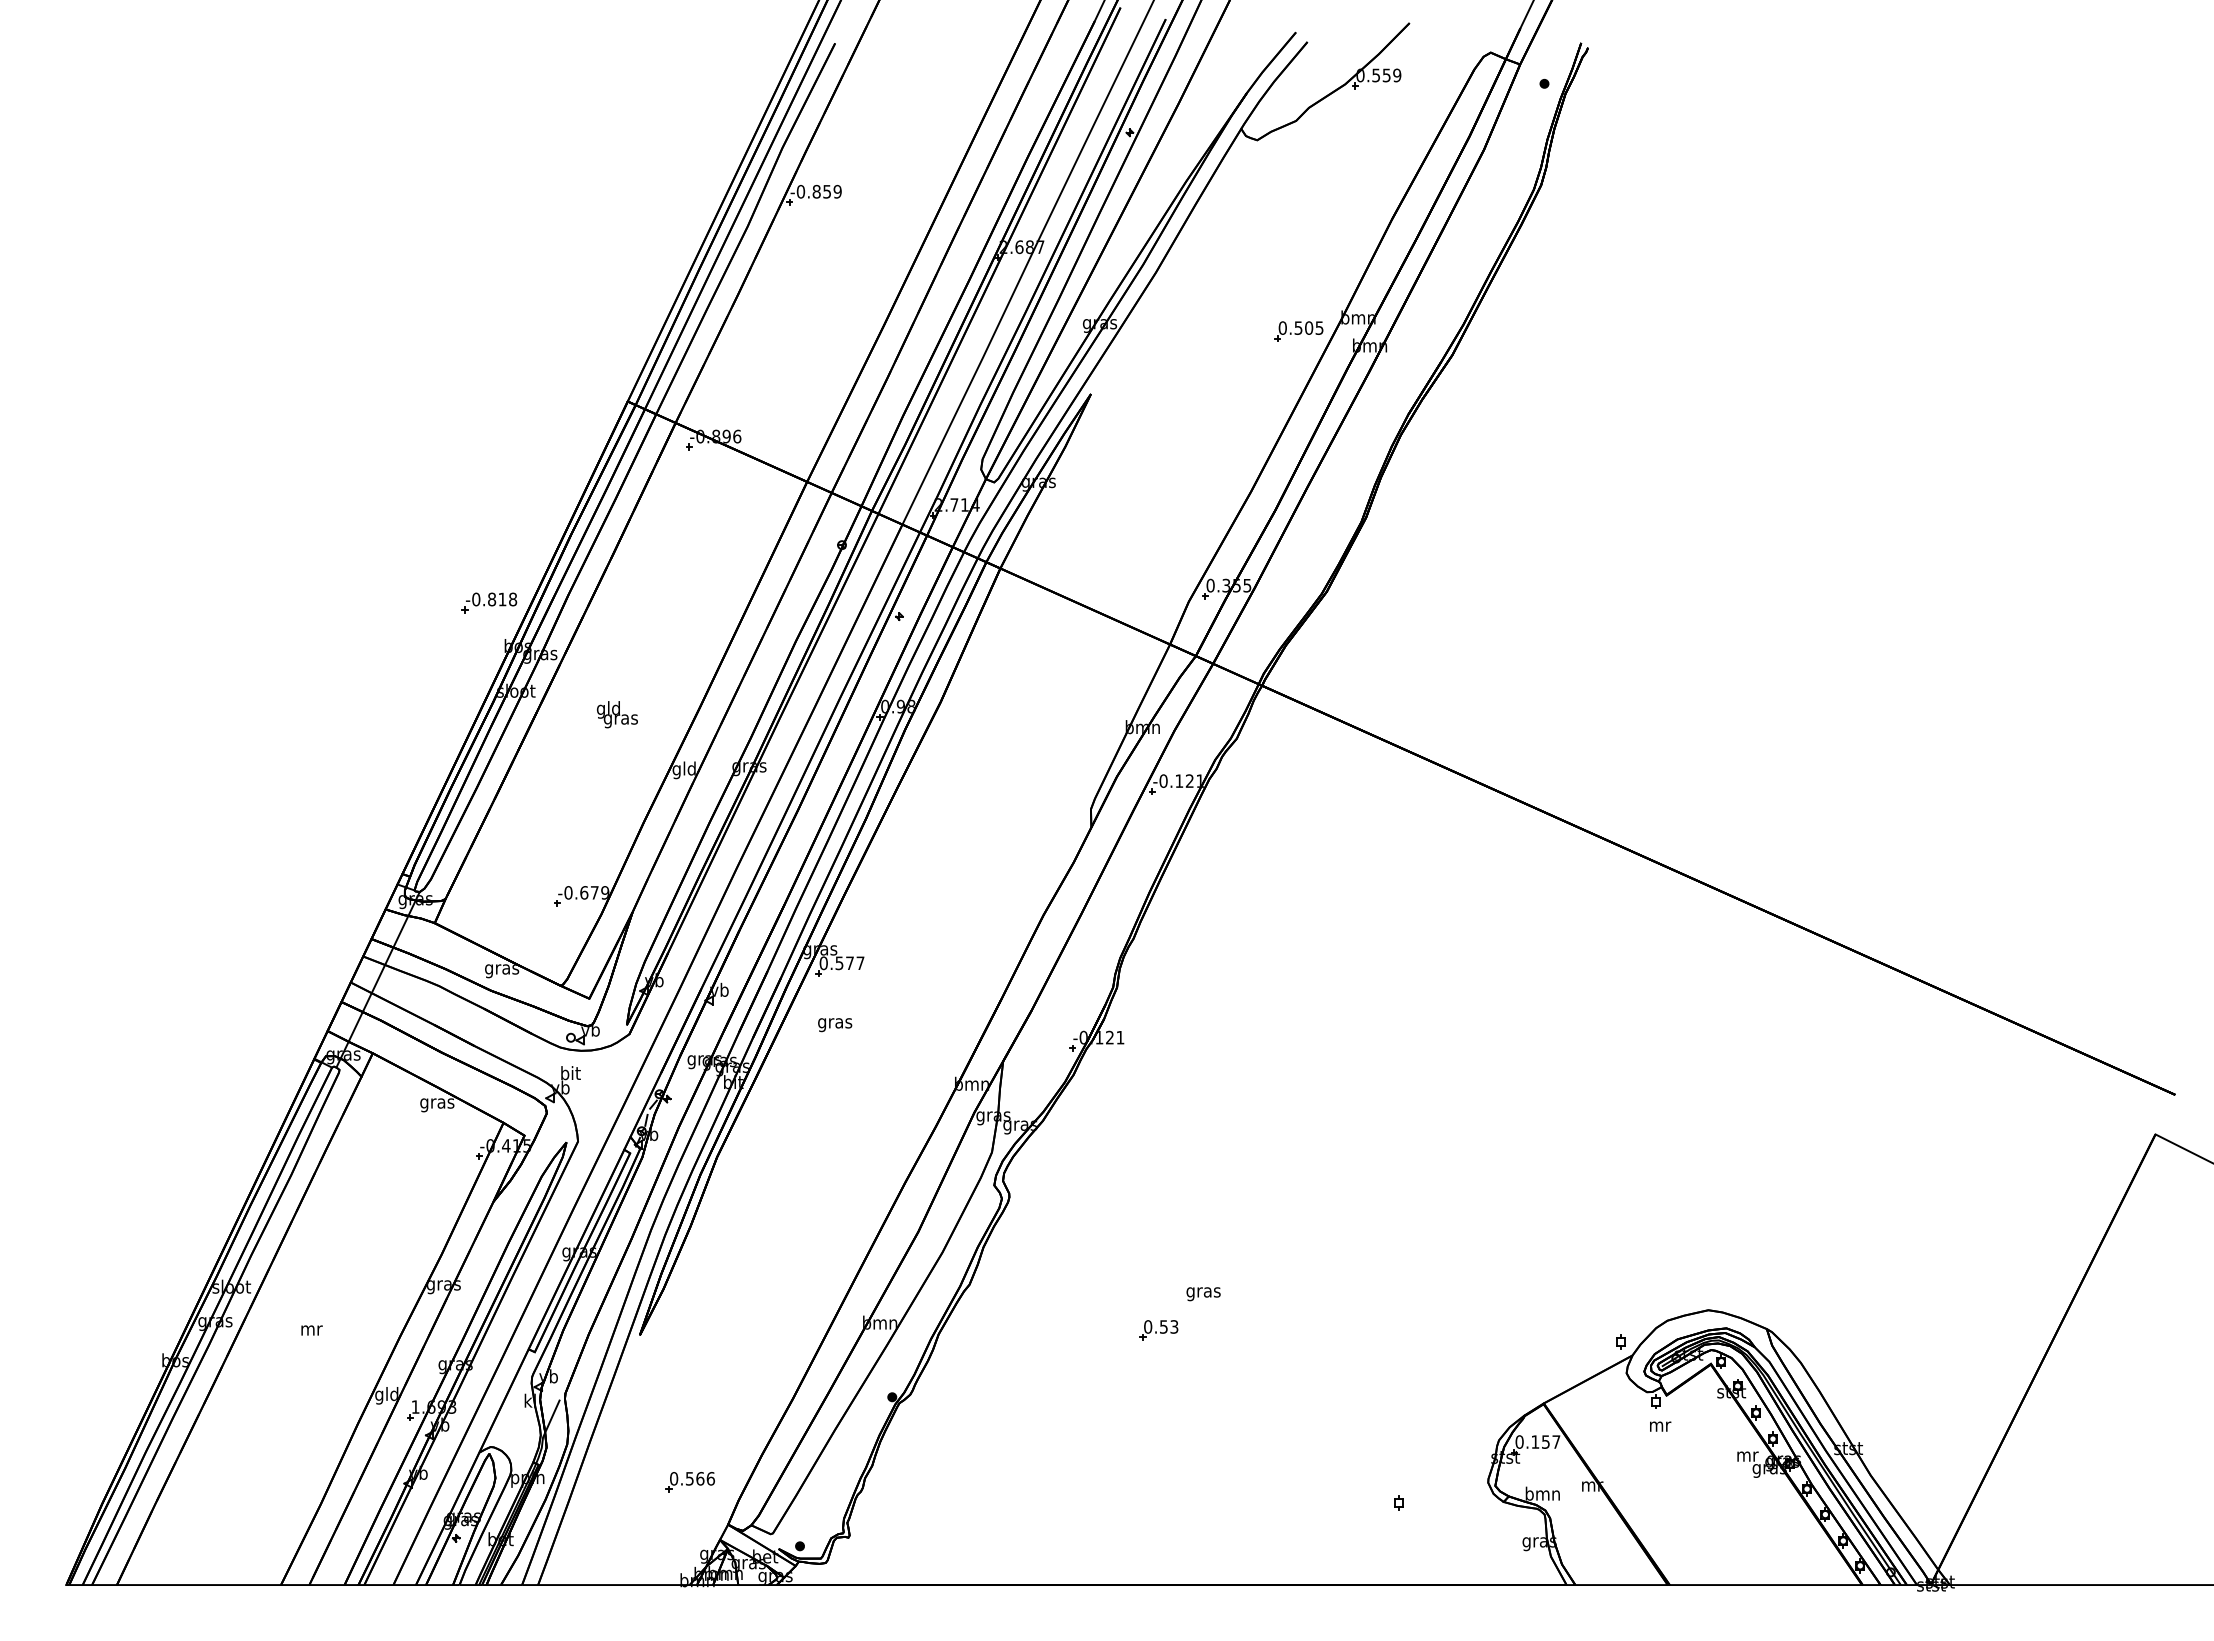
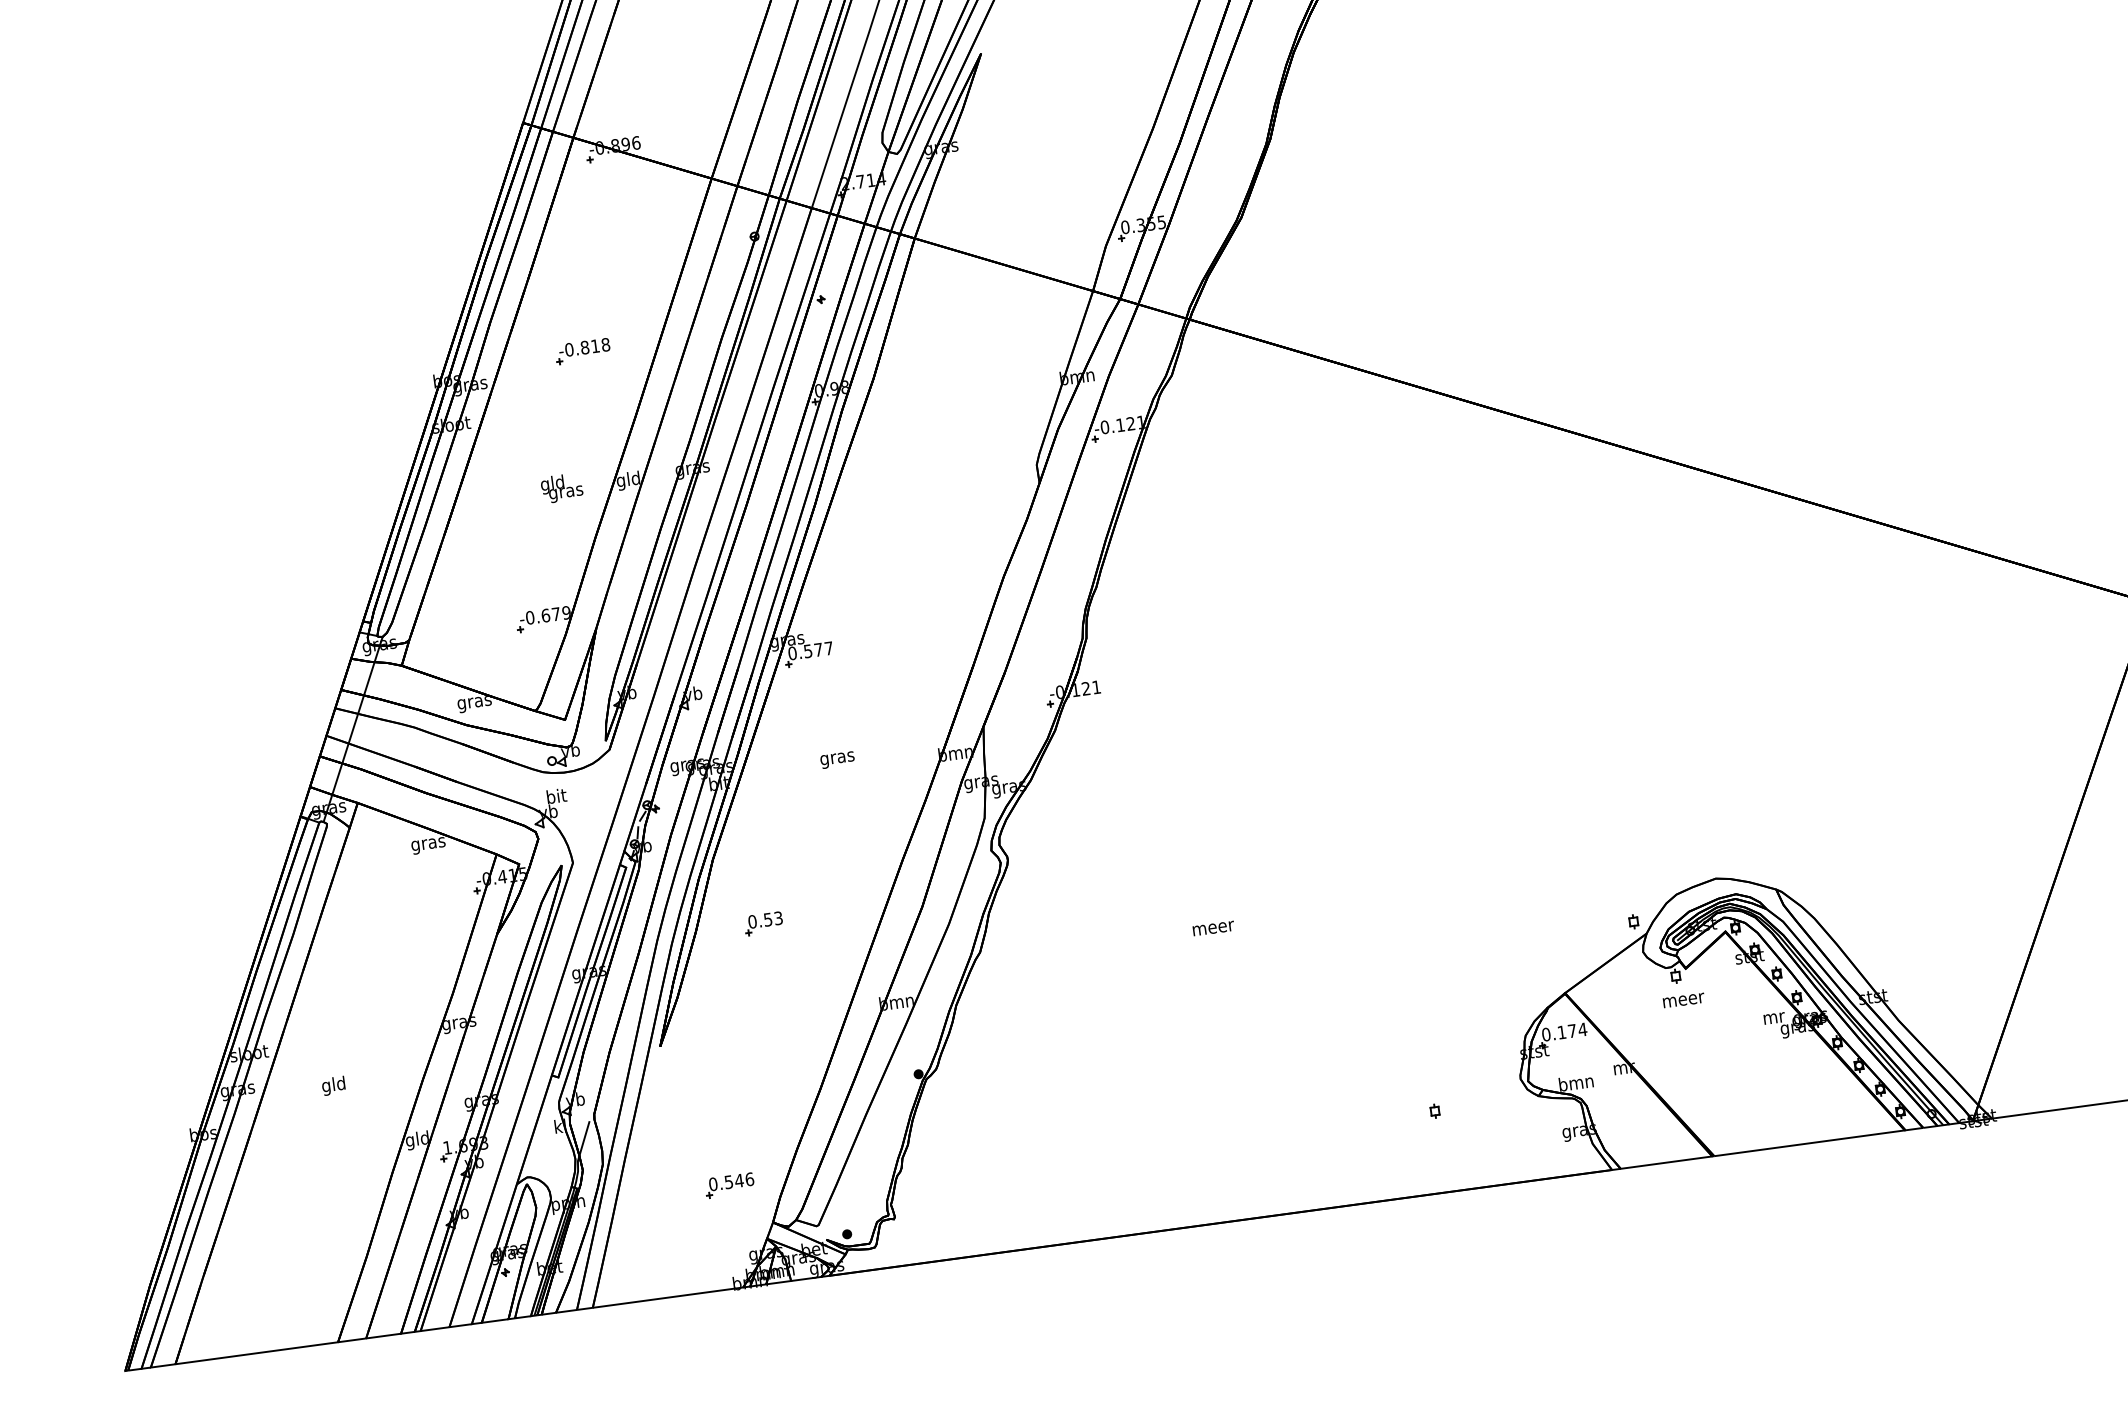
part: (489, 602) -> (582, 350), moved
text: (617, 714) -> (562, 487), moved
text: (835, 1025) -> (838, 760), moved
text: (1204, 1294) -> (1214, 930), gras -> meer
text: (310, 1330) -> (333, 1086), mr -> gld
part: (1158, 1330) -> (763, 923), moved
text: (1660, 1426) -> (1683, 1000), mr -> meer
text: (1551, 1441) -> (1577, 1029), 0.157 -> 0.174
text: (700, 1478) -> (739, 1180), 0.566 -> 0.546

